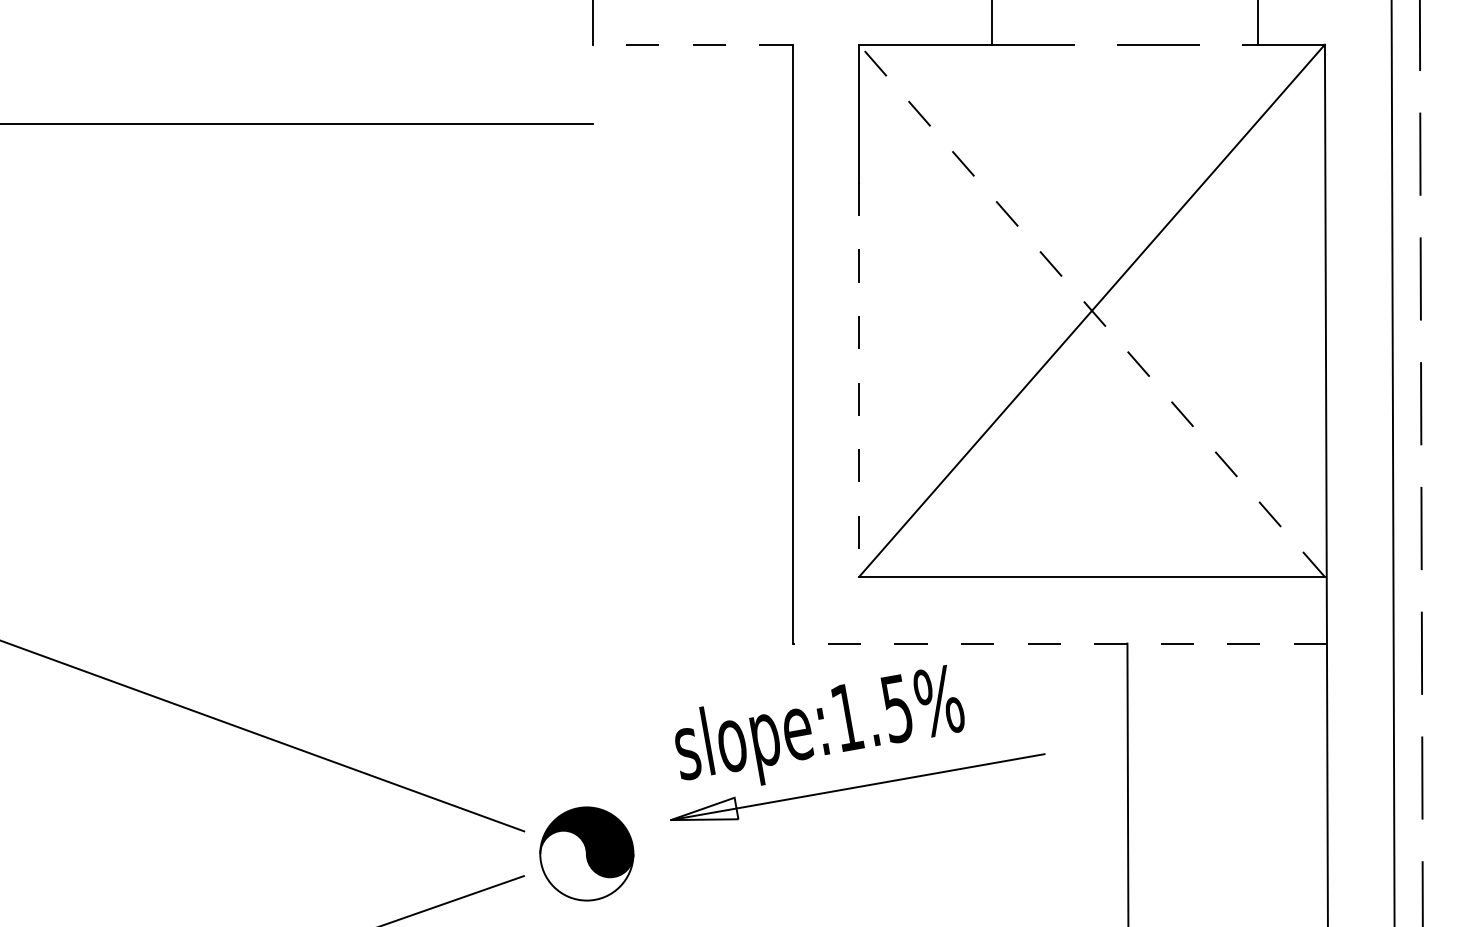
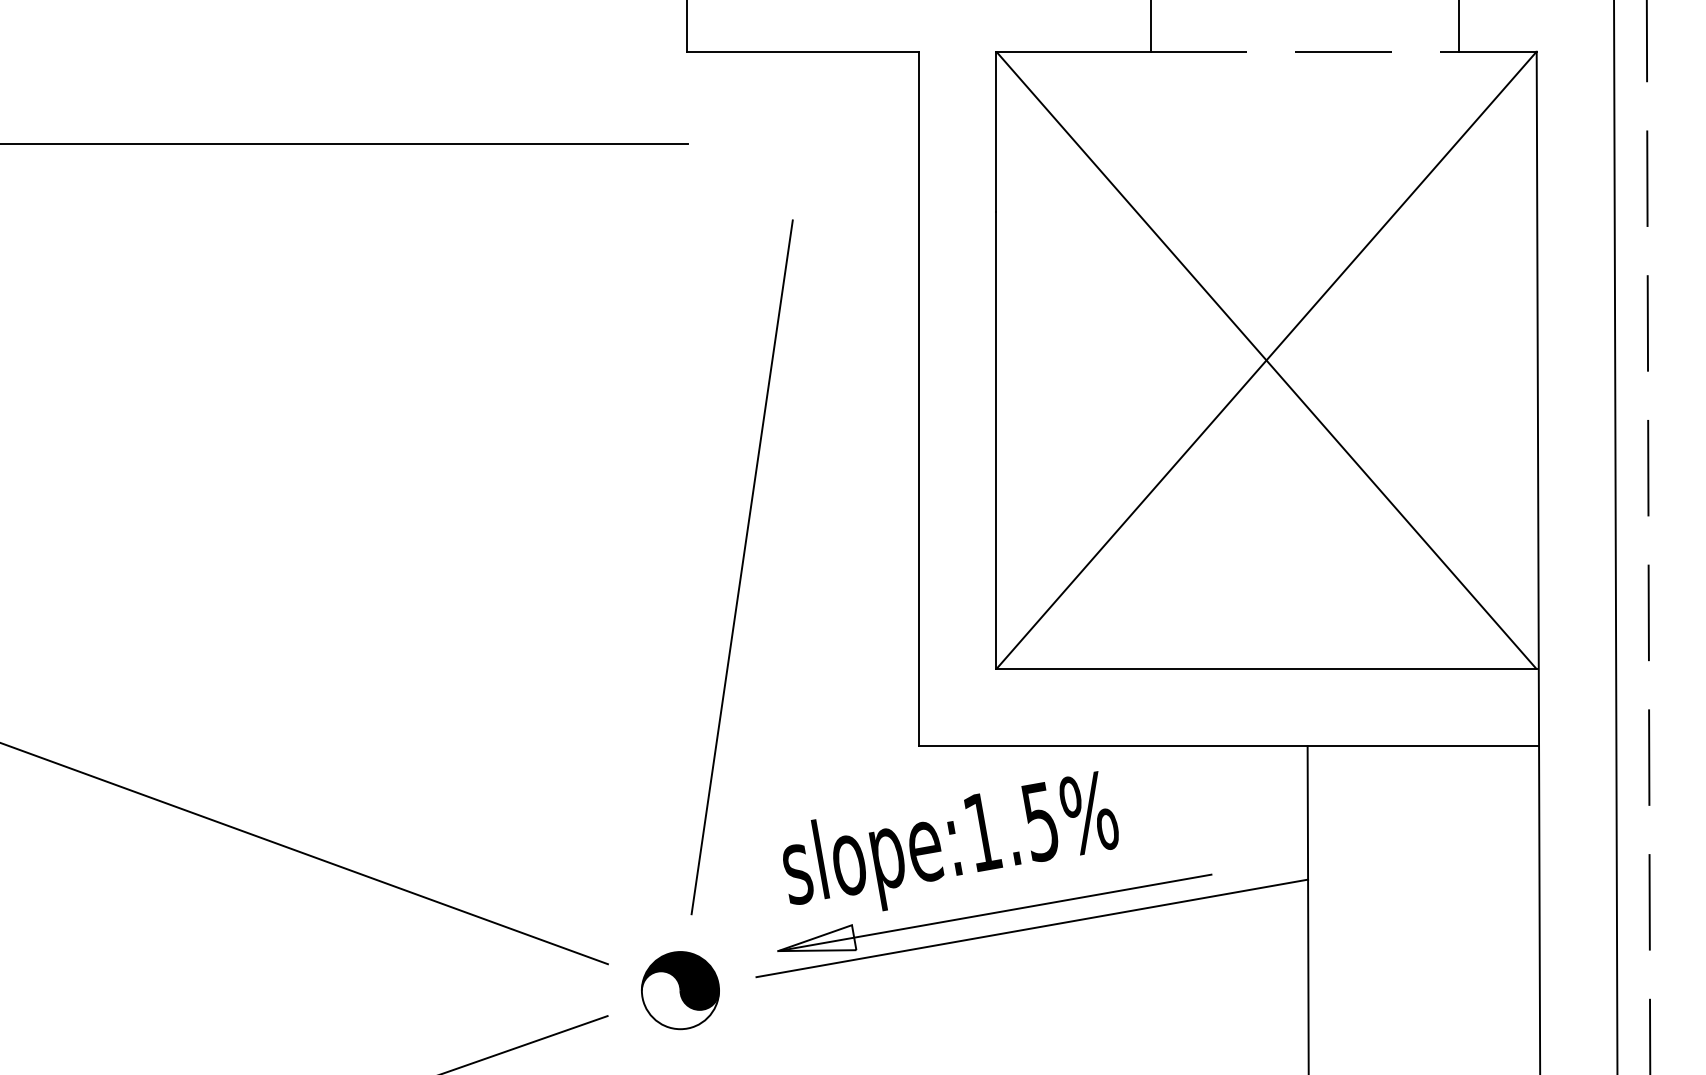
line: (692, 44) -> (803, 51), dashed -> solid
line: (1092, 310) -> (1267, 360), dashed -> solid
line: (859, 380) -> (996, 441), dashed -> solid
line: (639, 489) -> (741, 567), added
line: (1059, 643) -> (1228, 746), dashed -> solid
line: (889, 800) -> (1031, 928), added
part: (586, 854) -> (680, 991), size x0.71

